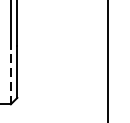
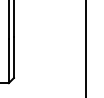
line: (10, 75) -> (8, 60), dashed -> solid

